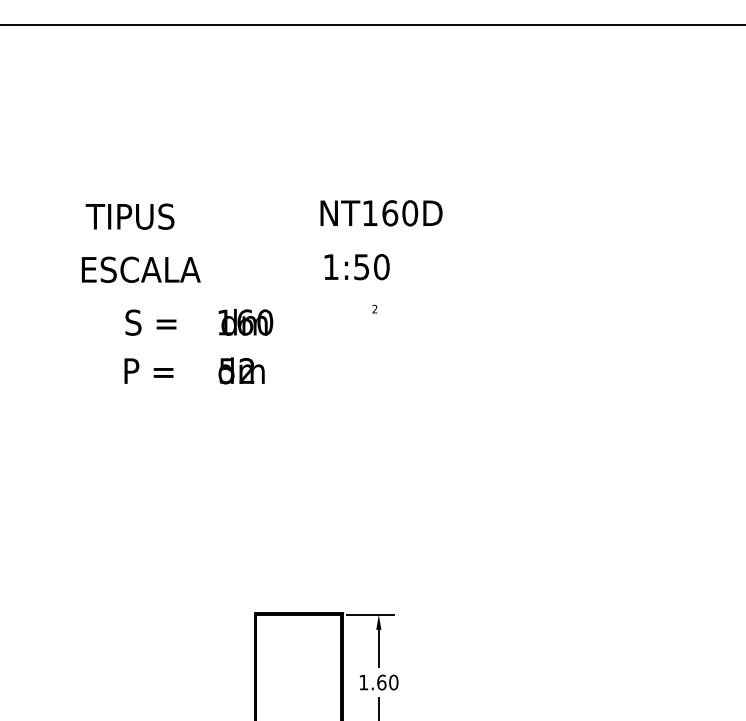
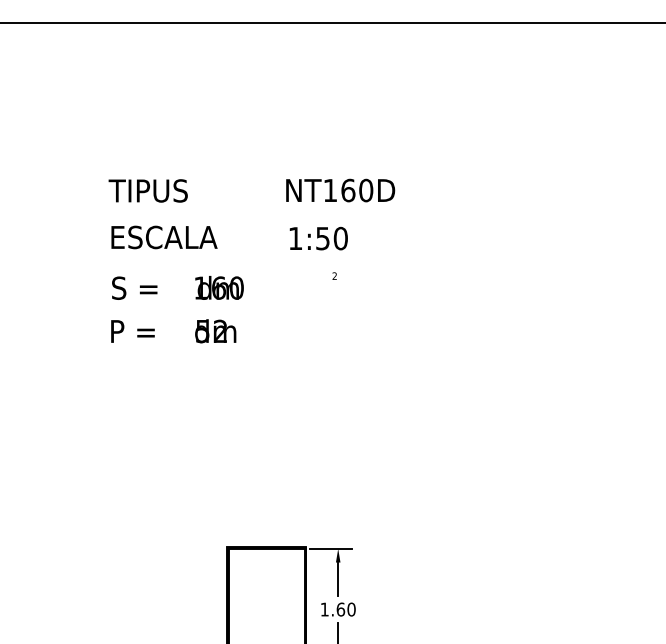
text: (129, 216) -> (147, 190), moved
text: (141, 269) -> (164, 237), moved

